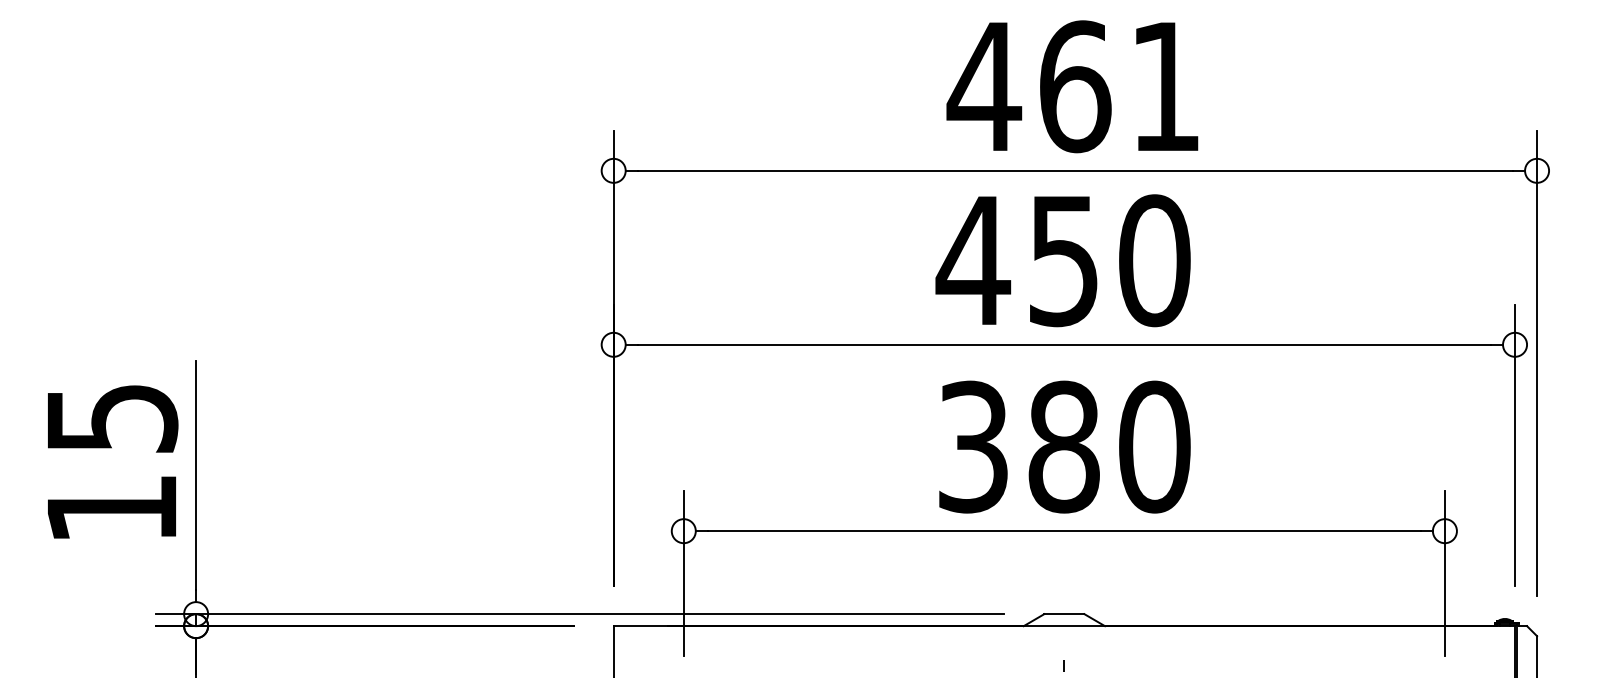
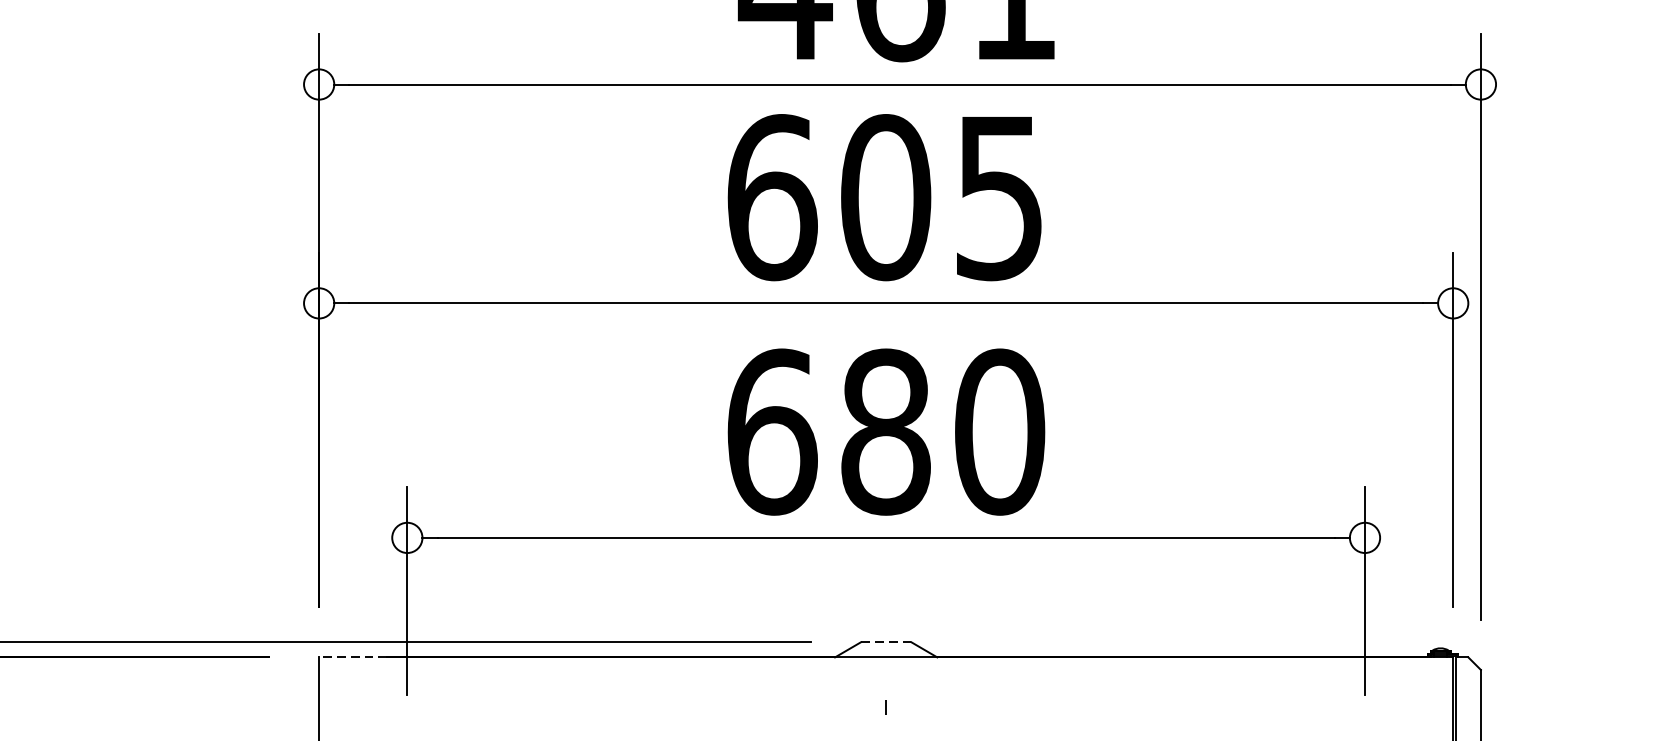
text: (1062, 260) -> (883, 197), 450 -> 605
text: (974, 446) -> (773, 431), 380 -> 680
line: (1063, 614) -> (885, 642), solid -> dashed
line: (640, 626) -> (352, 657), solid -> dashed

